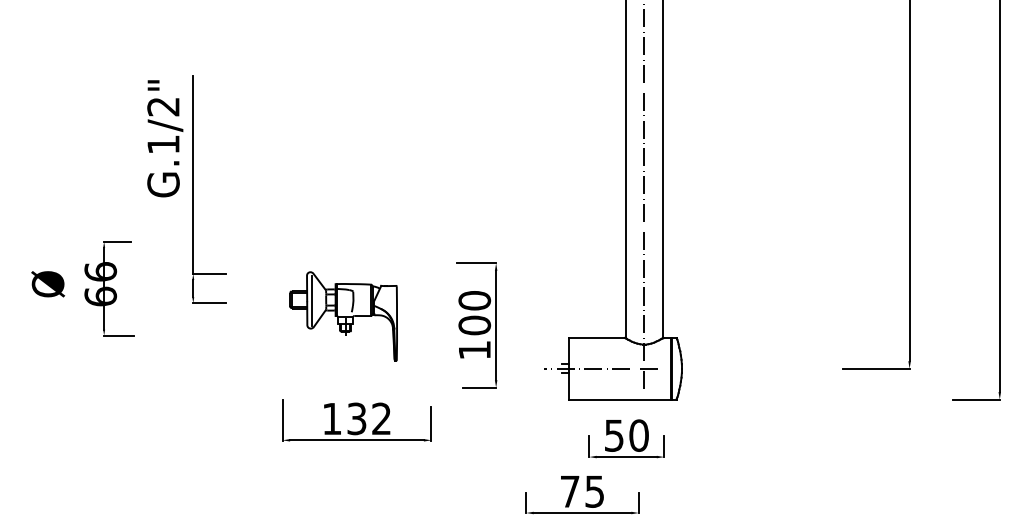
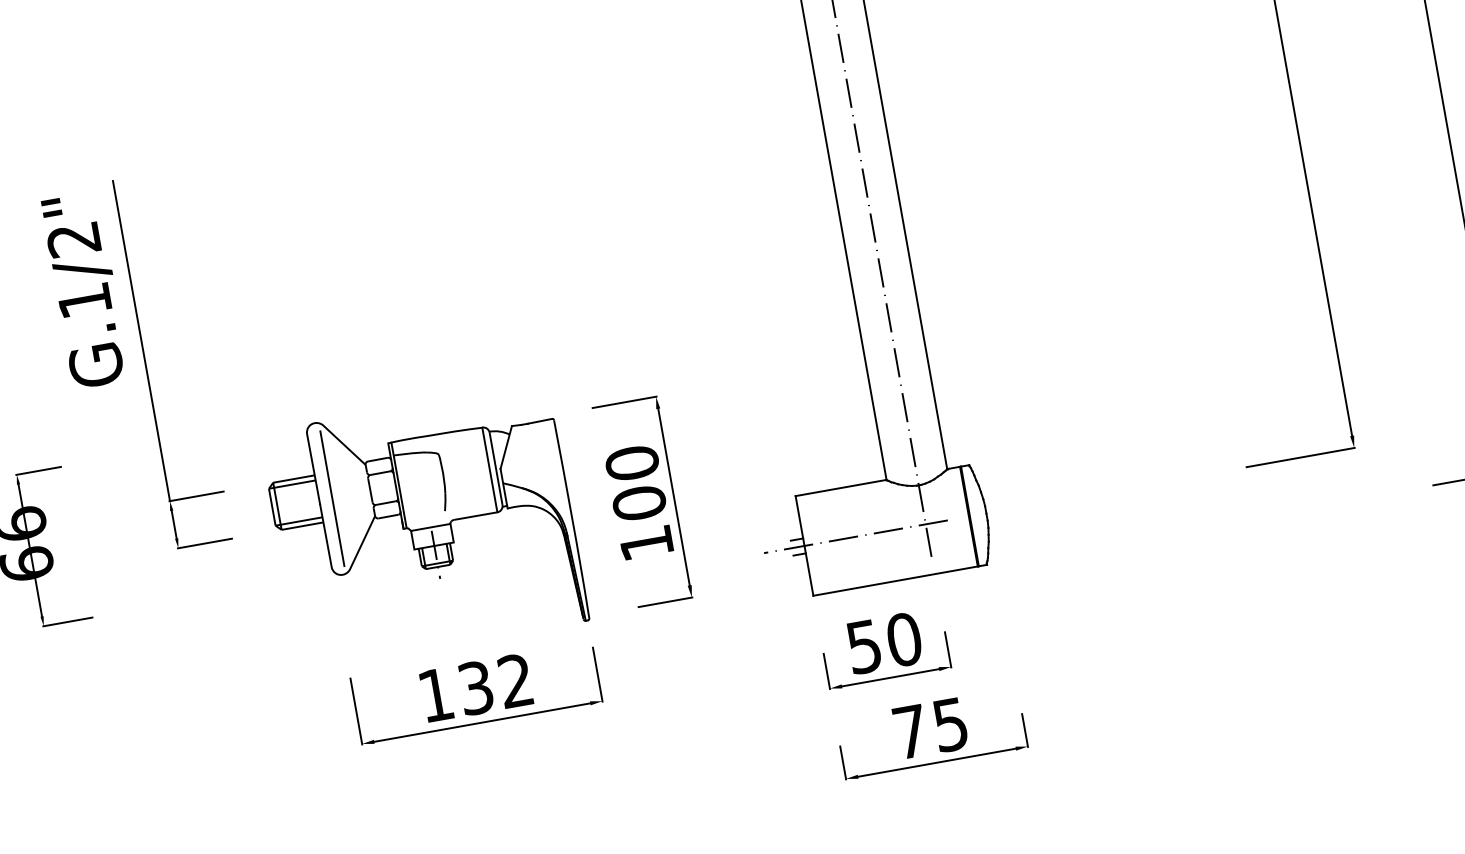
part: (343, 316) -> (424, 526), size x1.67
part: (626, 438) -> (884, 647), moved
part: (582, 495) -> (931, 734), moved

